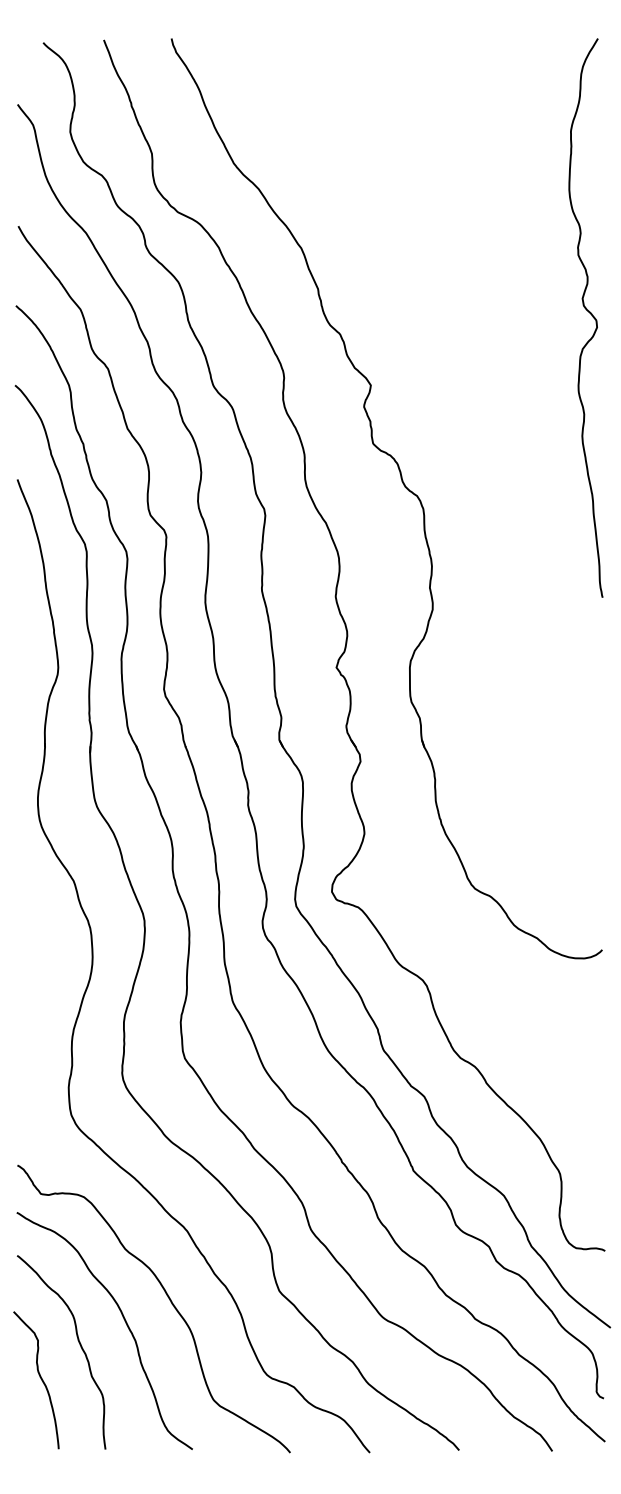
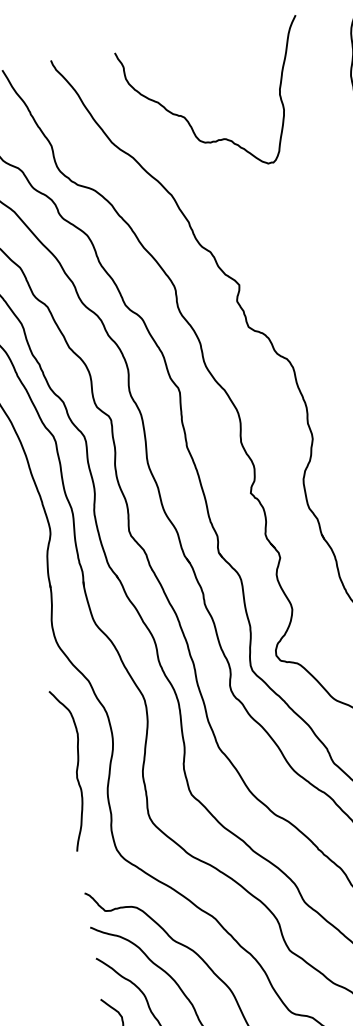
curve: (342, 154) -> (189, 122), added
curve: (35, 998) -> (76, 770), added

